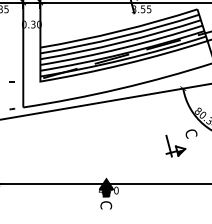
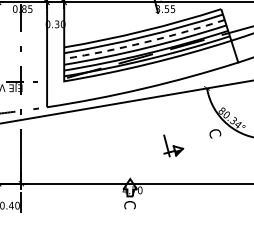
line: (121, 42) -> (145, 42), solid -> dashed
part: (175, 145) -> (173, 145), moved
fill: (106, 187) -> (130, 187), removed

